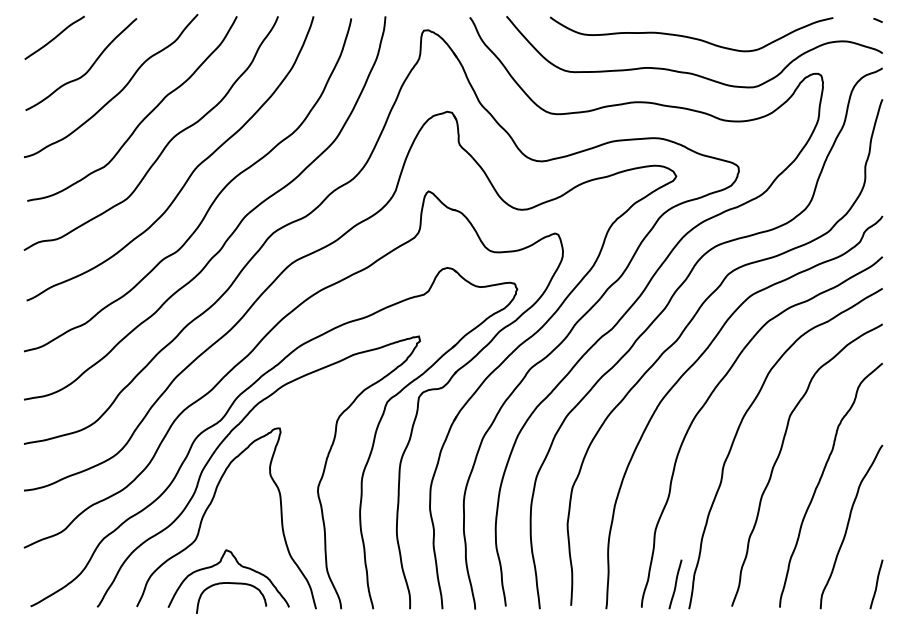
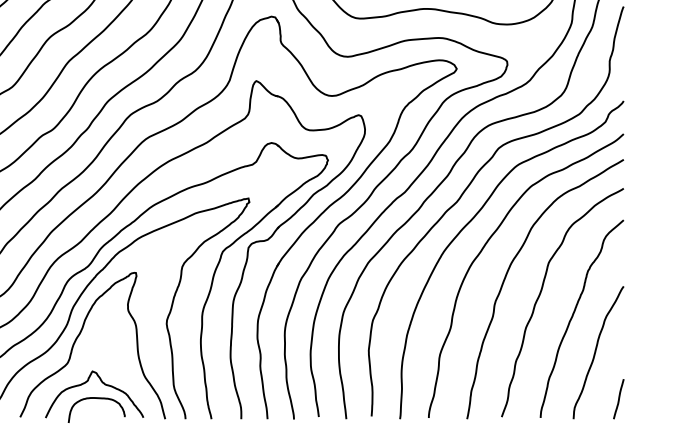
line: (675, 584) -> (456, 399), removed

